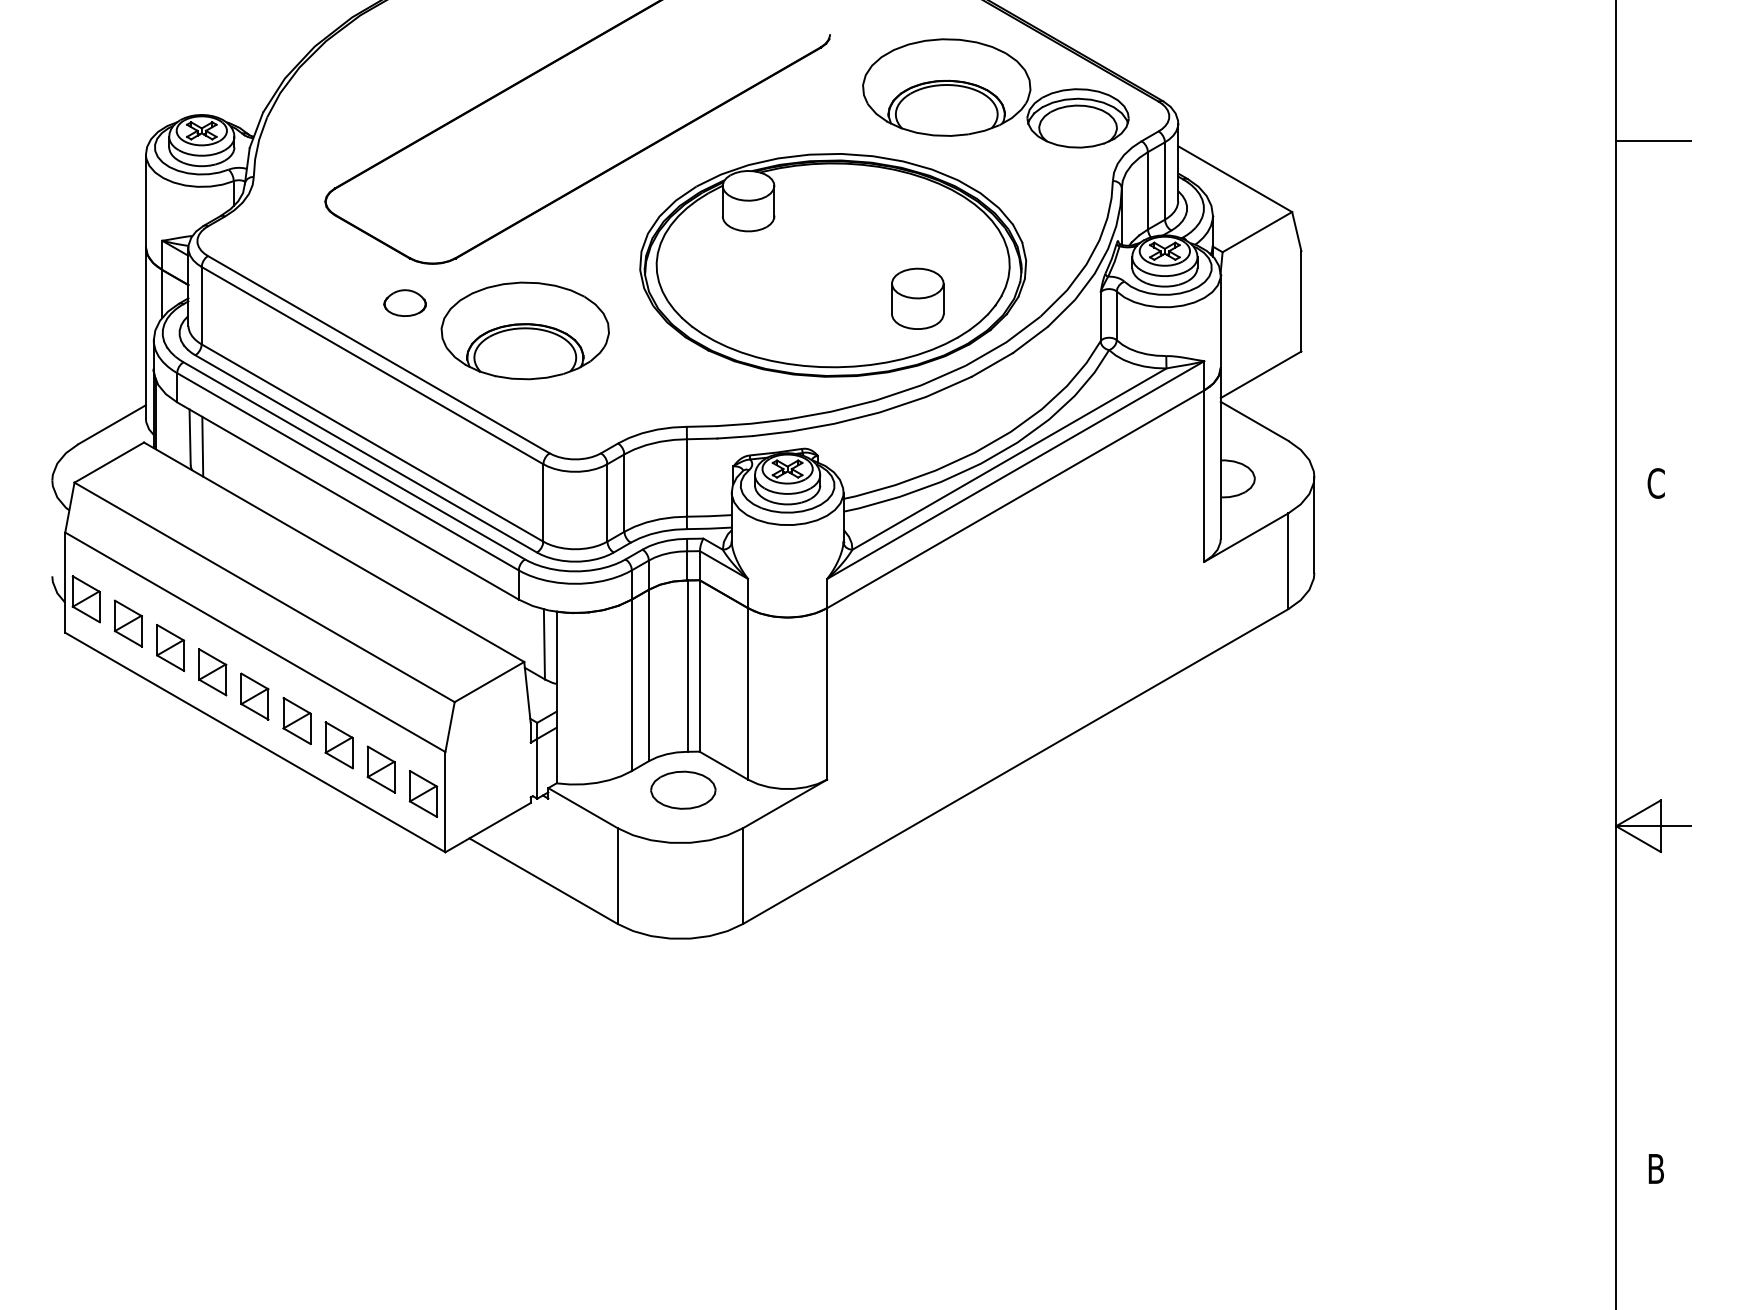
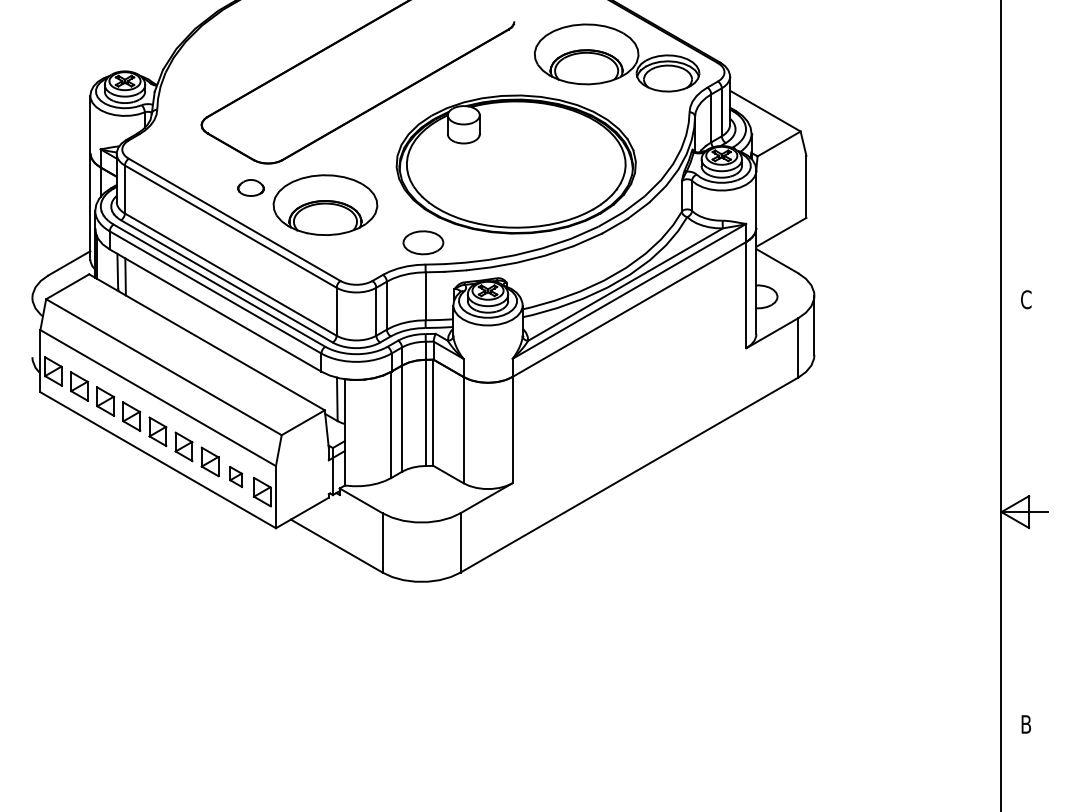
line: (1653, 141) -> (1024, 87), removed
part: (917, 297) -> (568, 184), removed
part: (380, 768) -> (235, 476), size x0.7
part: (683, 789) -> (423, 242), moved

